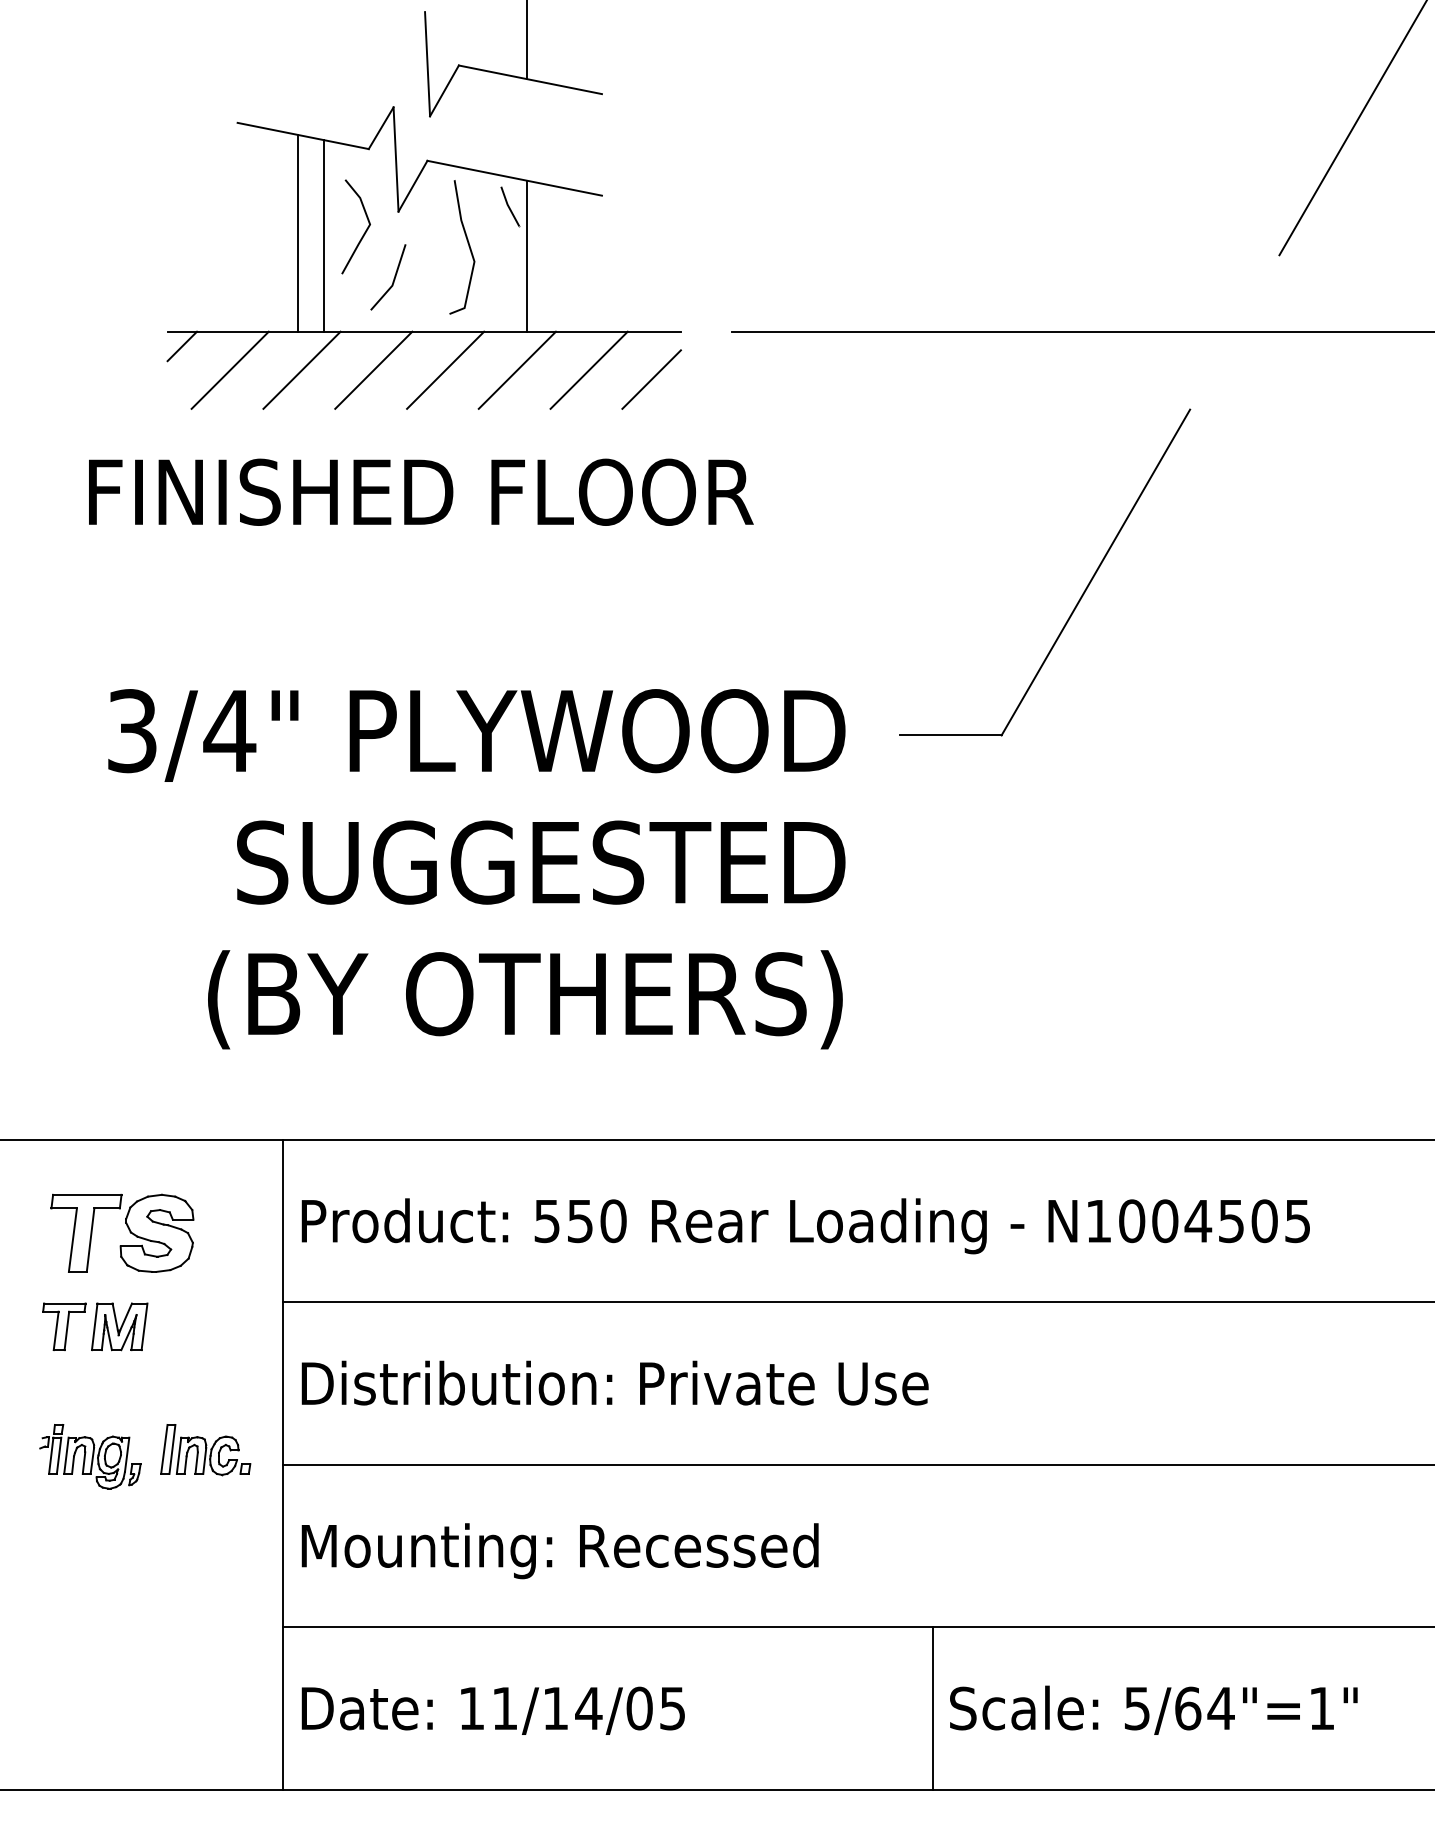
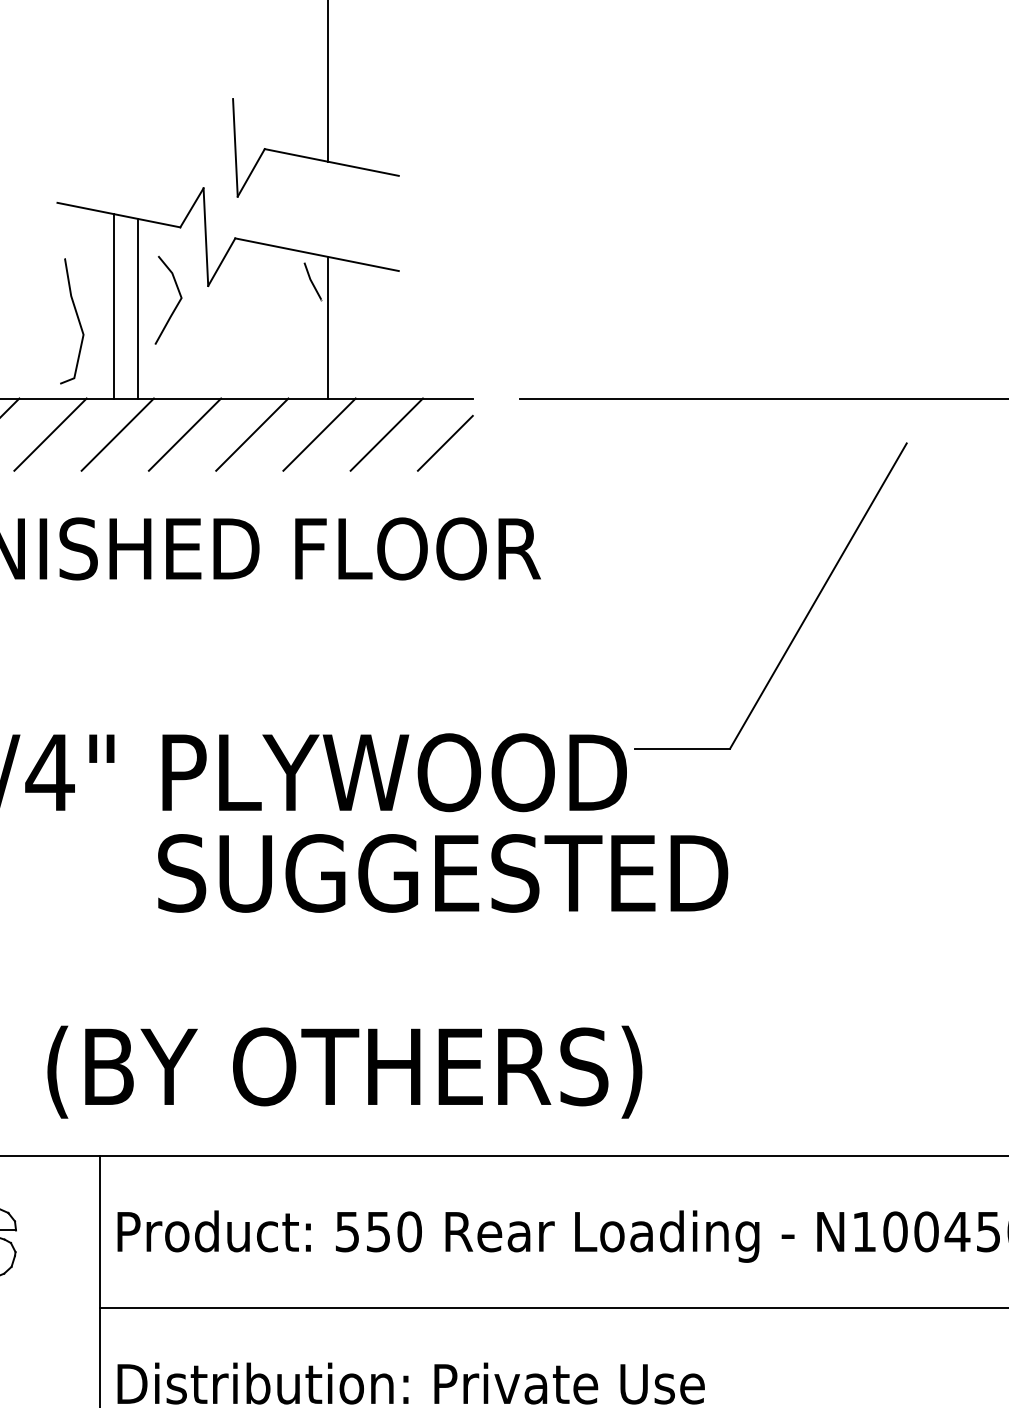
curve: (468, 246) -> (77, 320), moved
line: (393, 278) -> (203, 348), removed
part: (1080, 596) -> (804, 618), moved
text: (541, 862) -> (443, 873), moved
text: (525, 999) -> (344, 1071), moved

